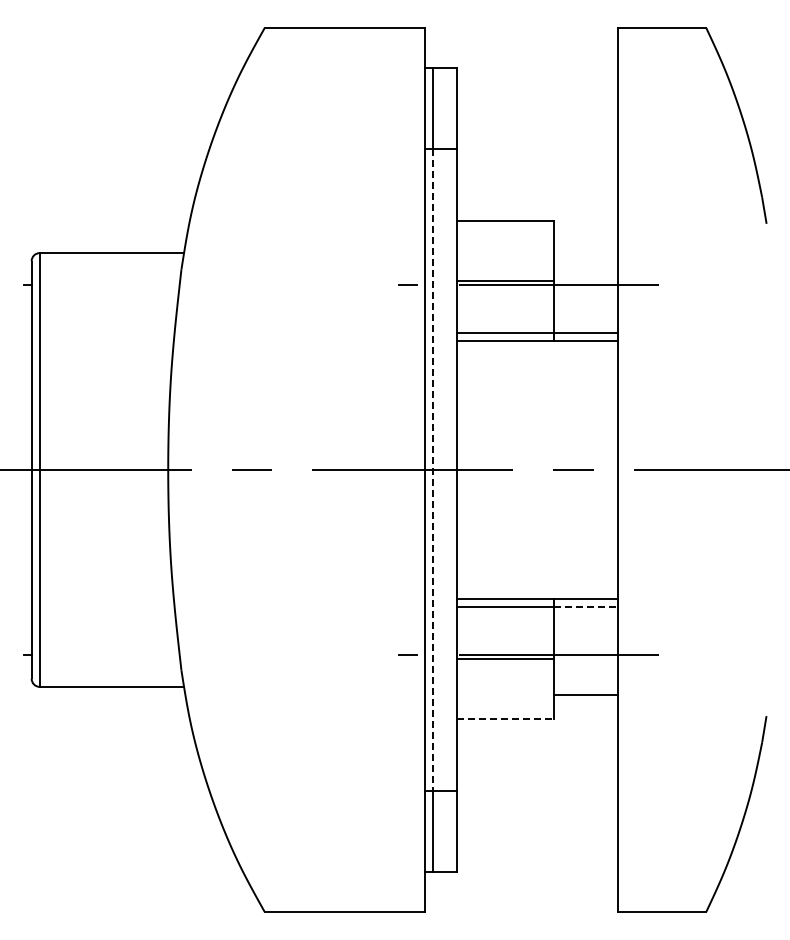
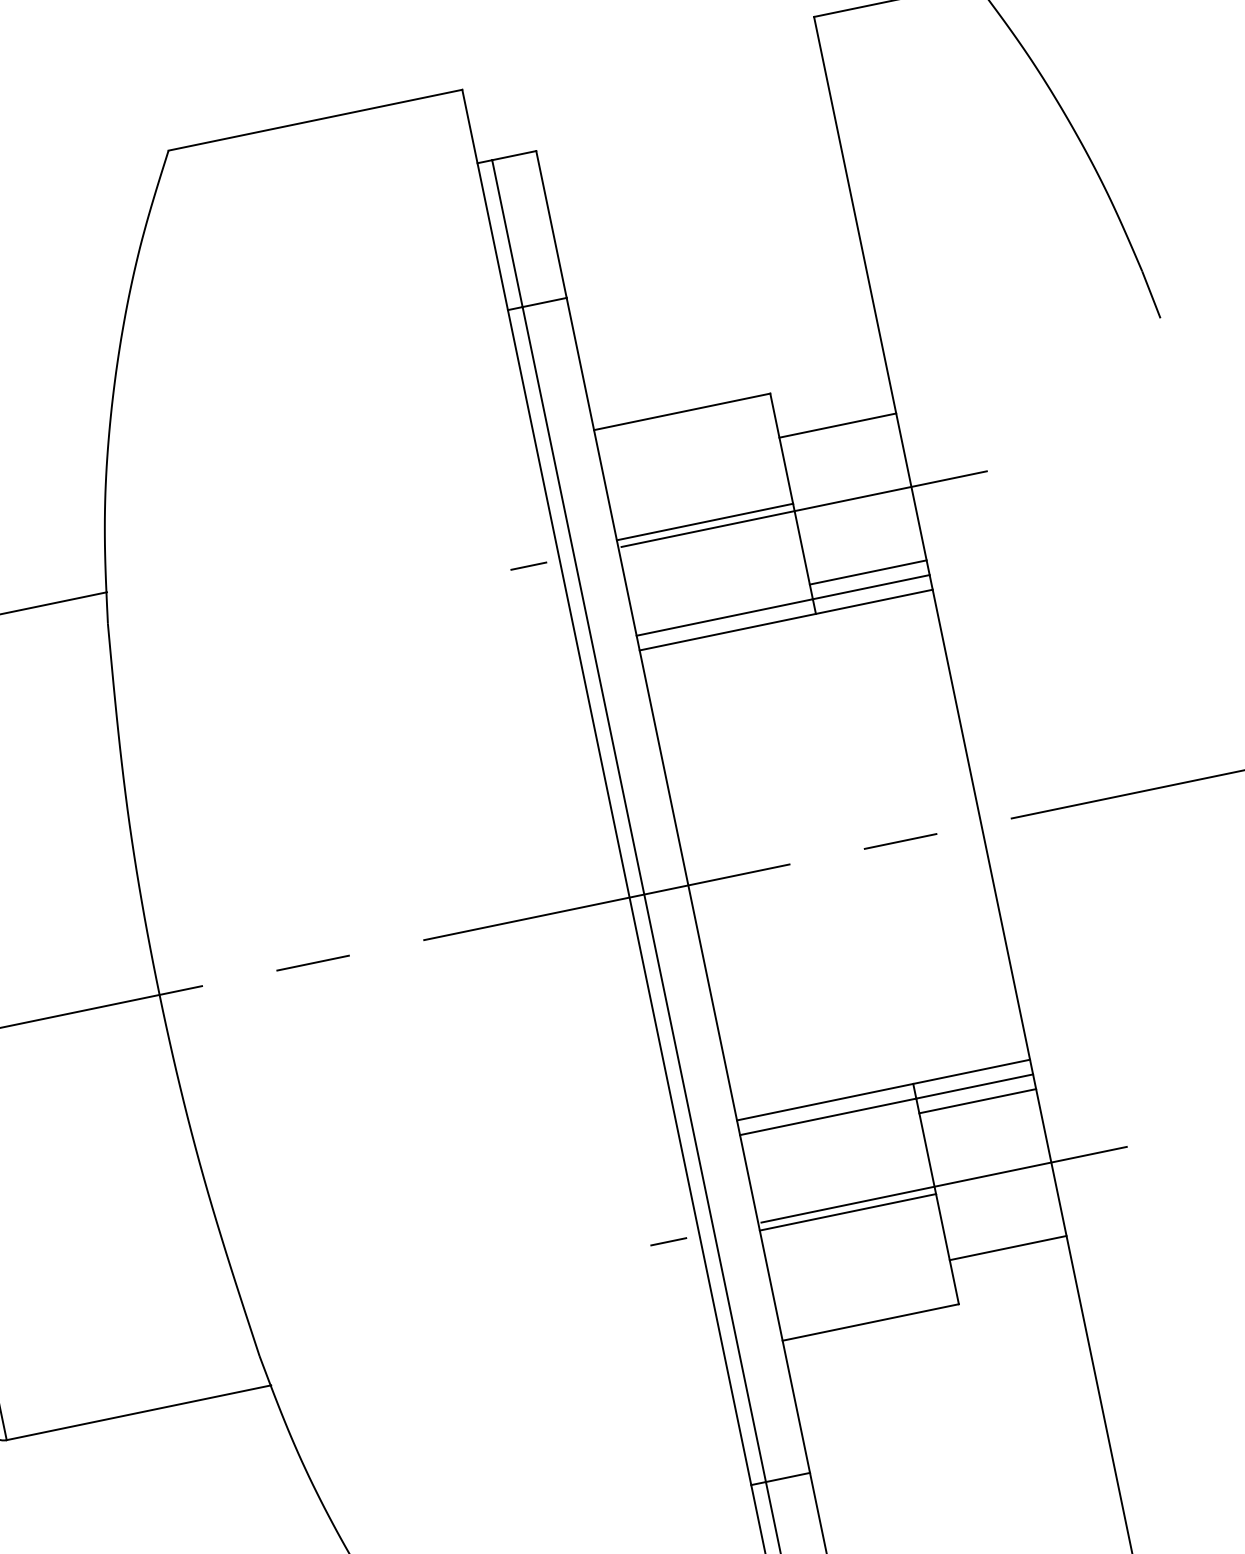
line: (585, 245) -> (837, 426), added
line: (585, 325) -> (867, 572), added
line: (433, 470) -> (644, 895), dashed -> solid
line: (585, 606) -> (974, 1086), dashed -> solid
line: (585, 614) -> (977, 1101), added
line: (506, 719) -> (872, 1323), dashed -> solid

